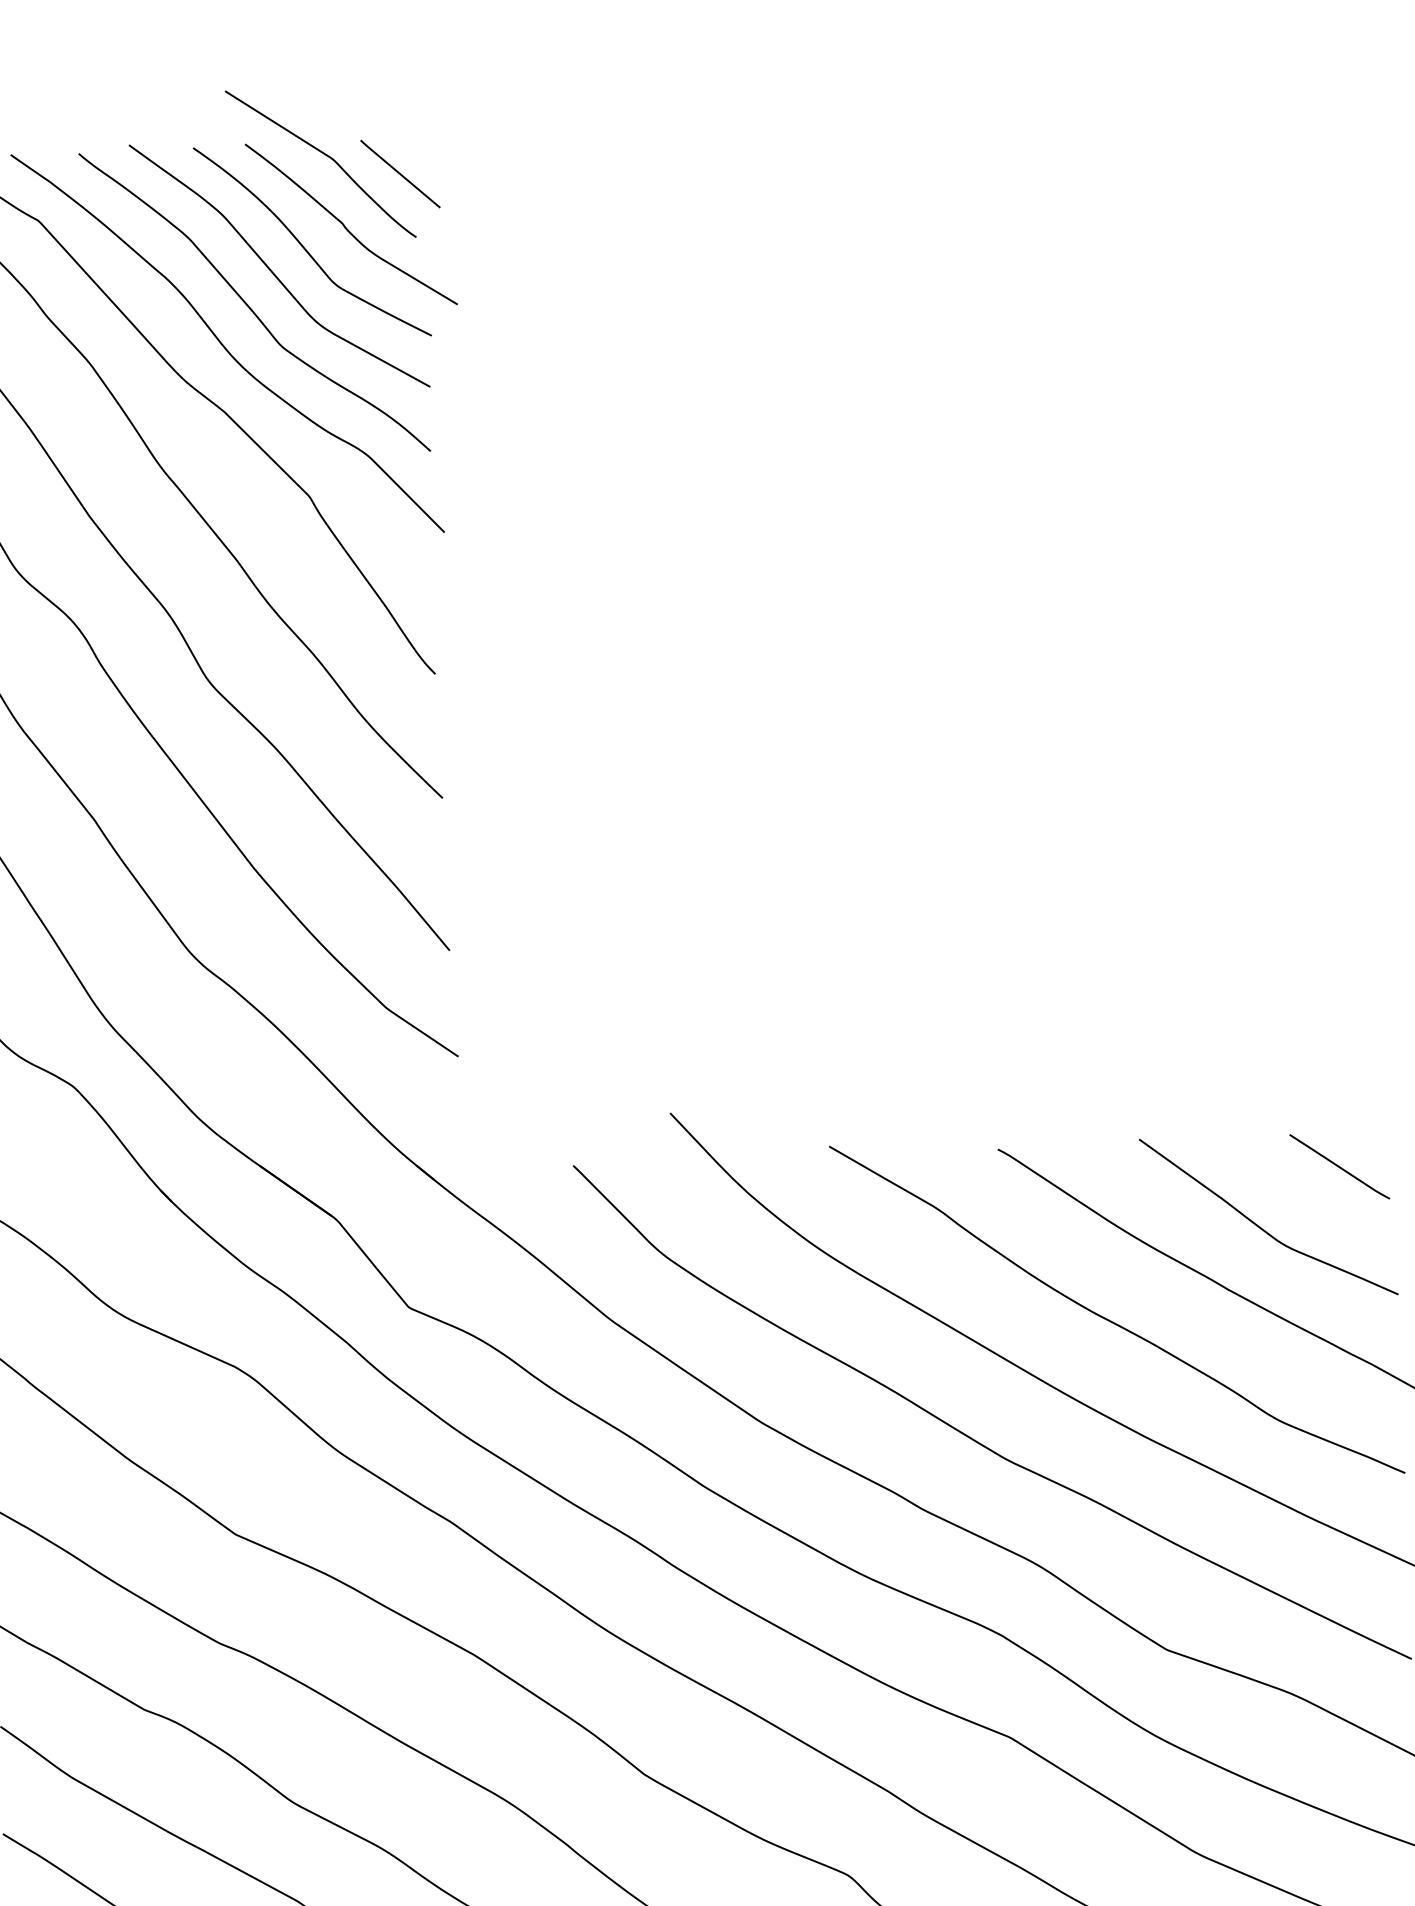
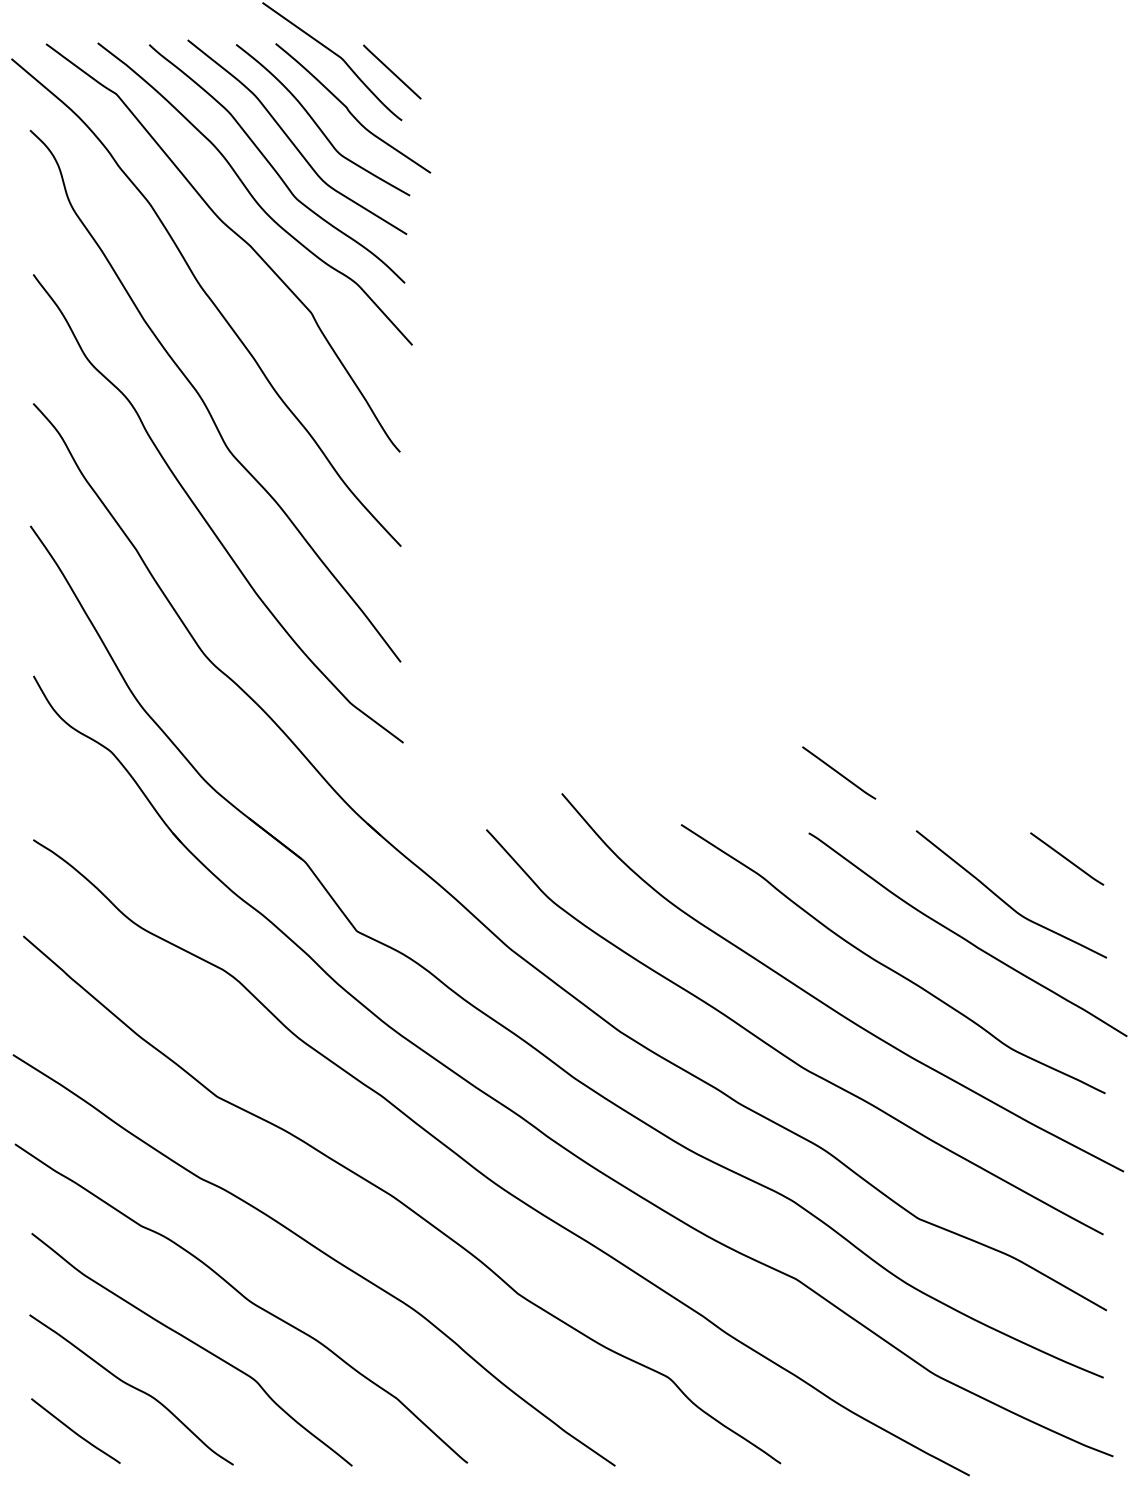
line: (1034, 1067) -> (839, 772), added

